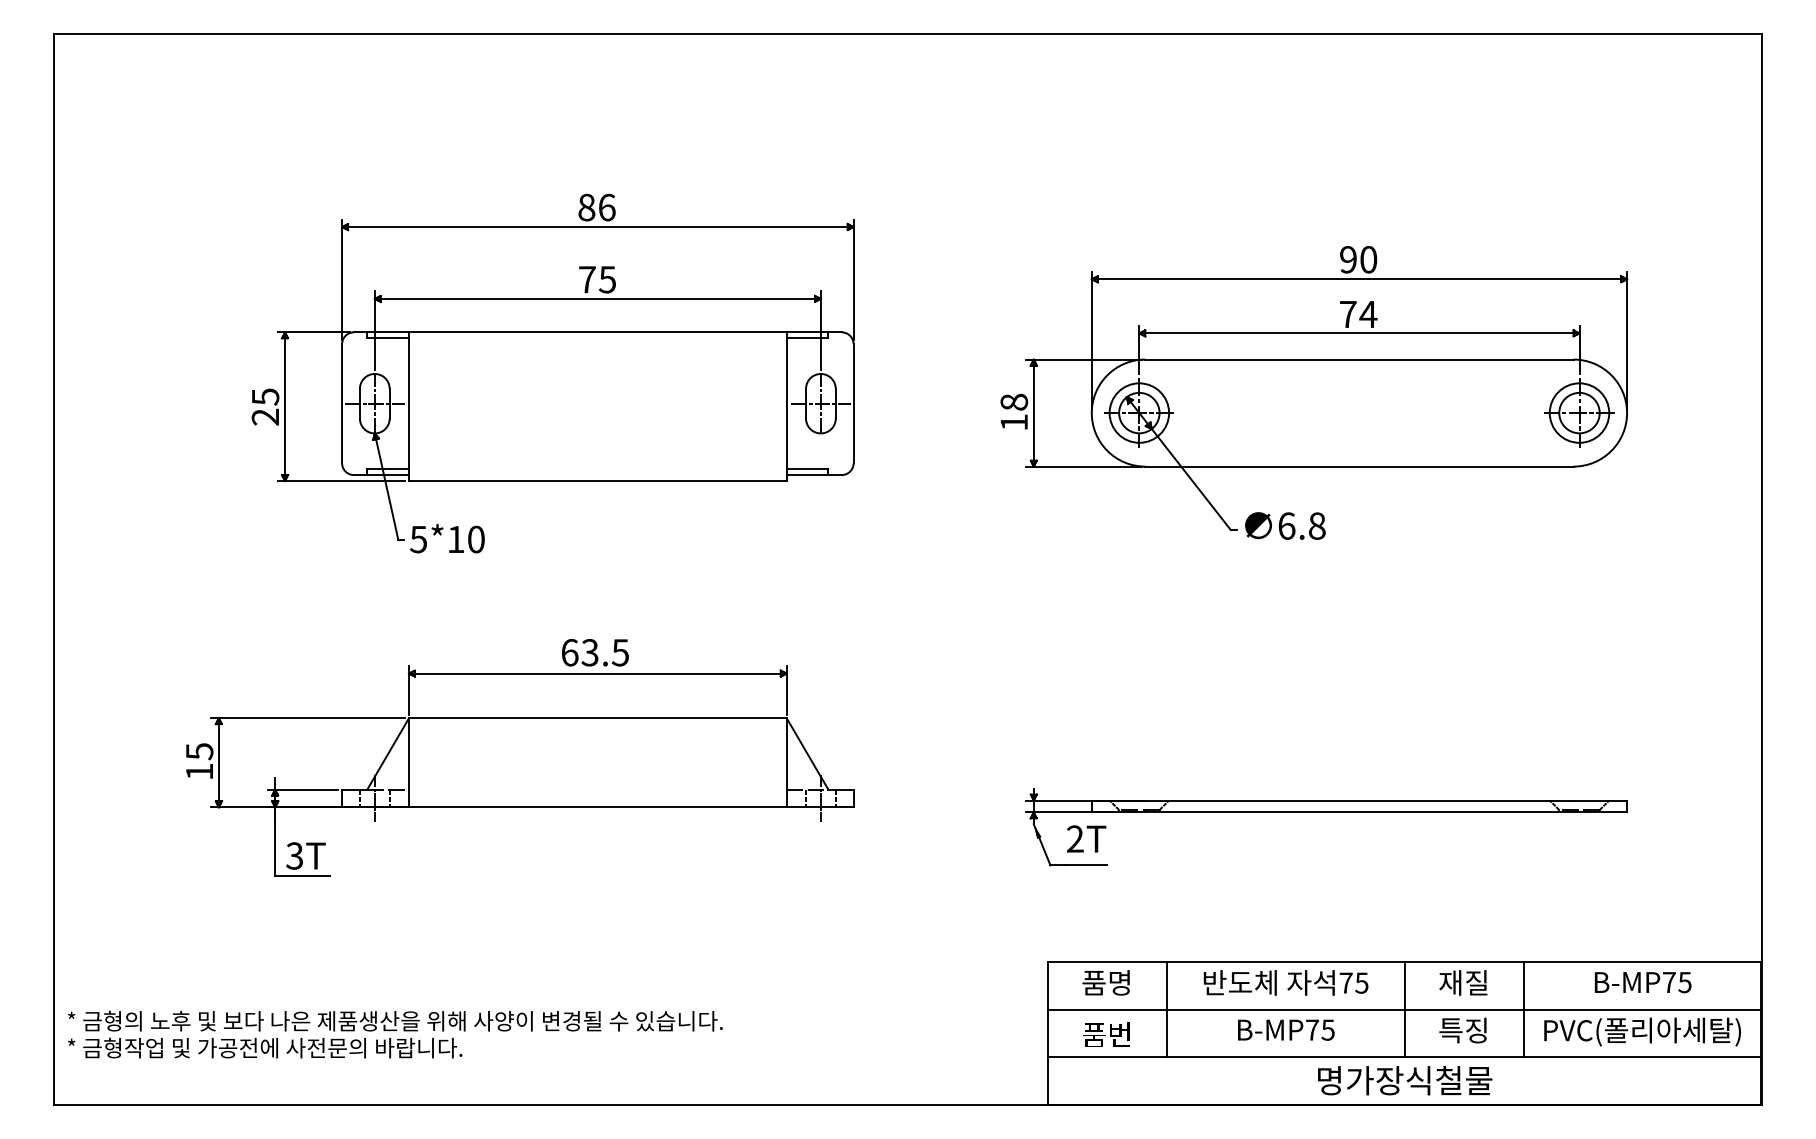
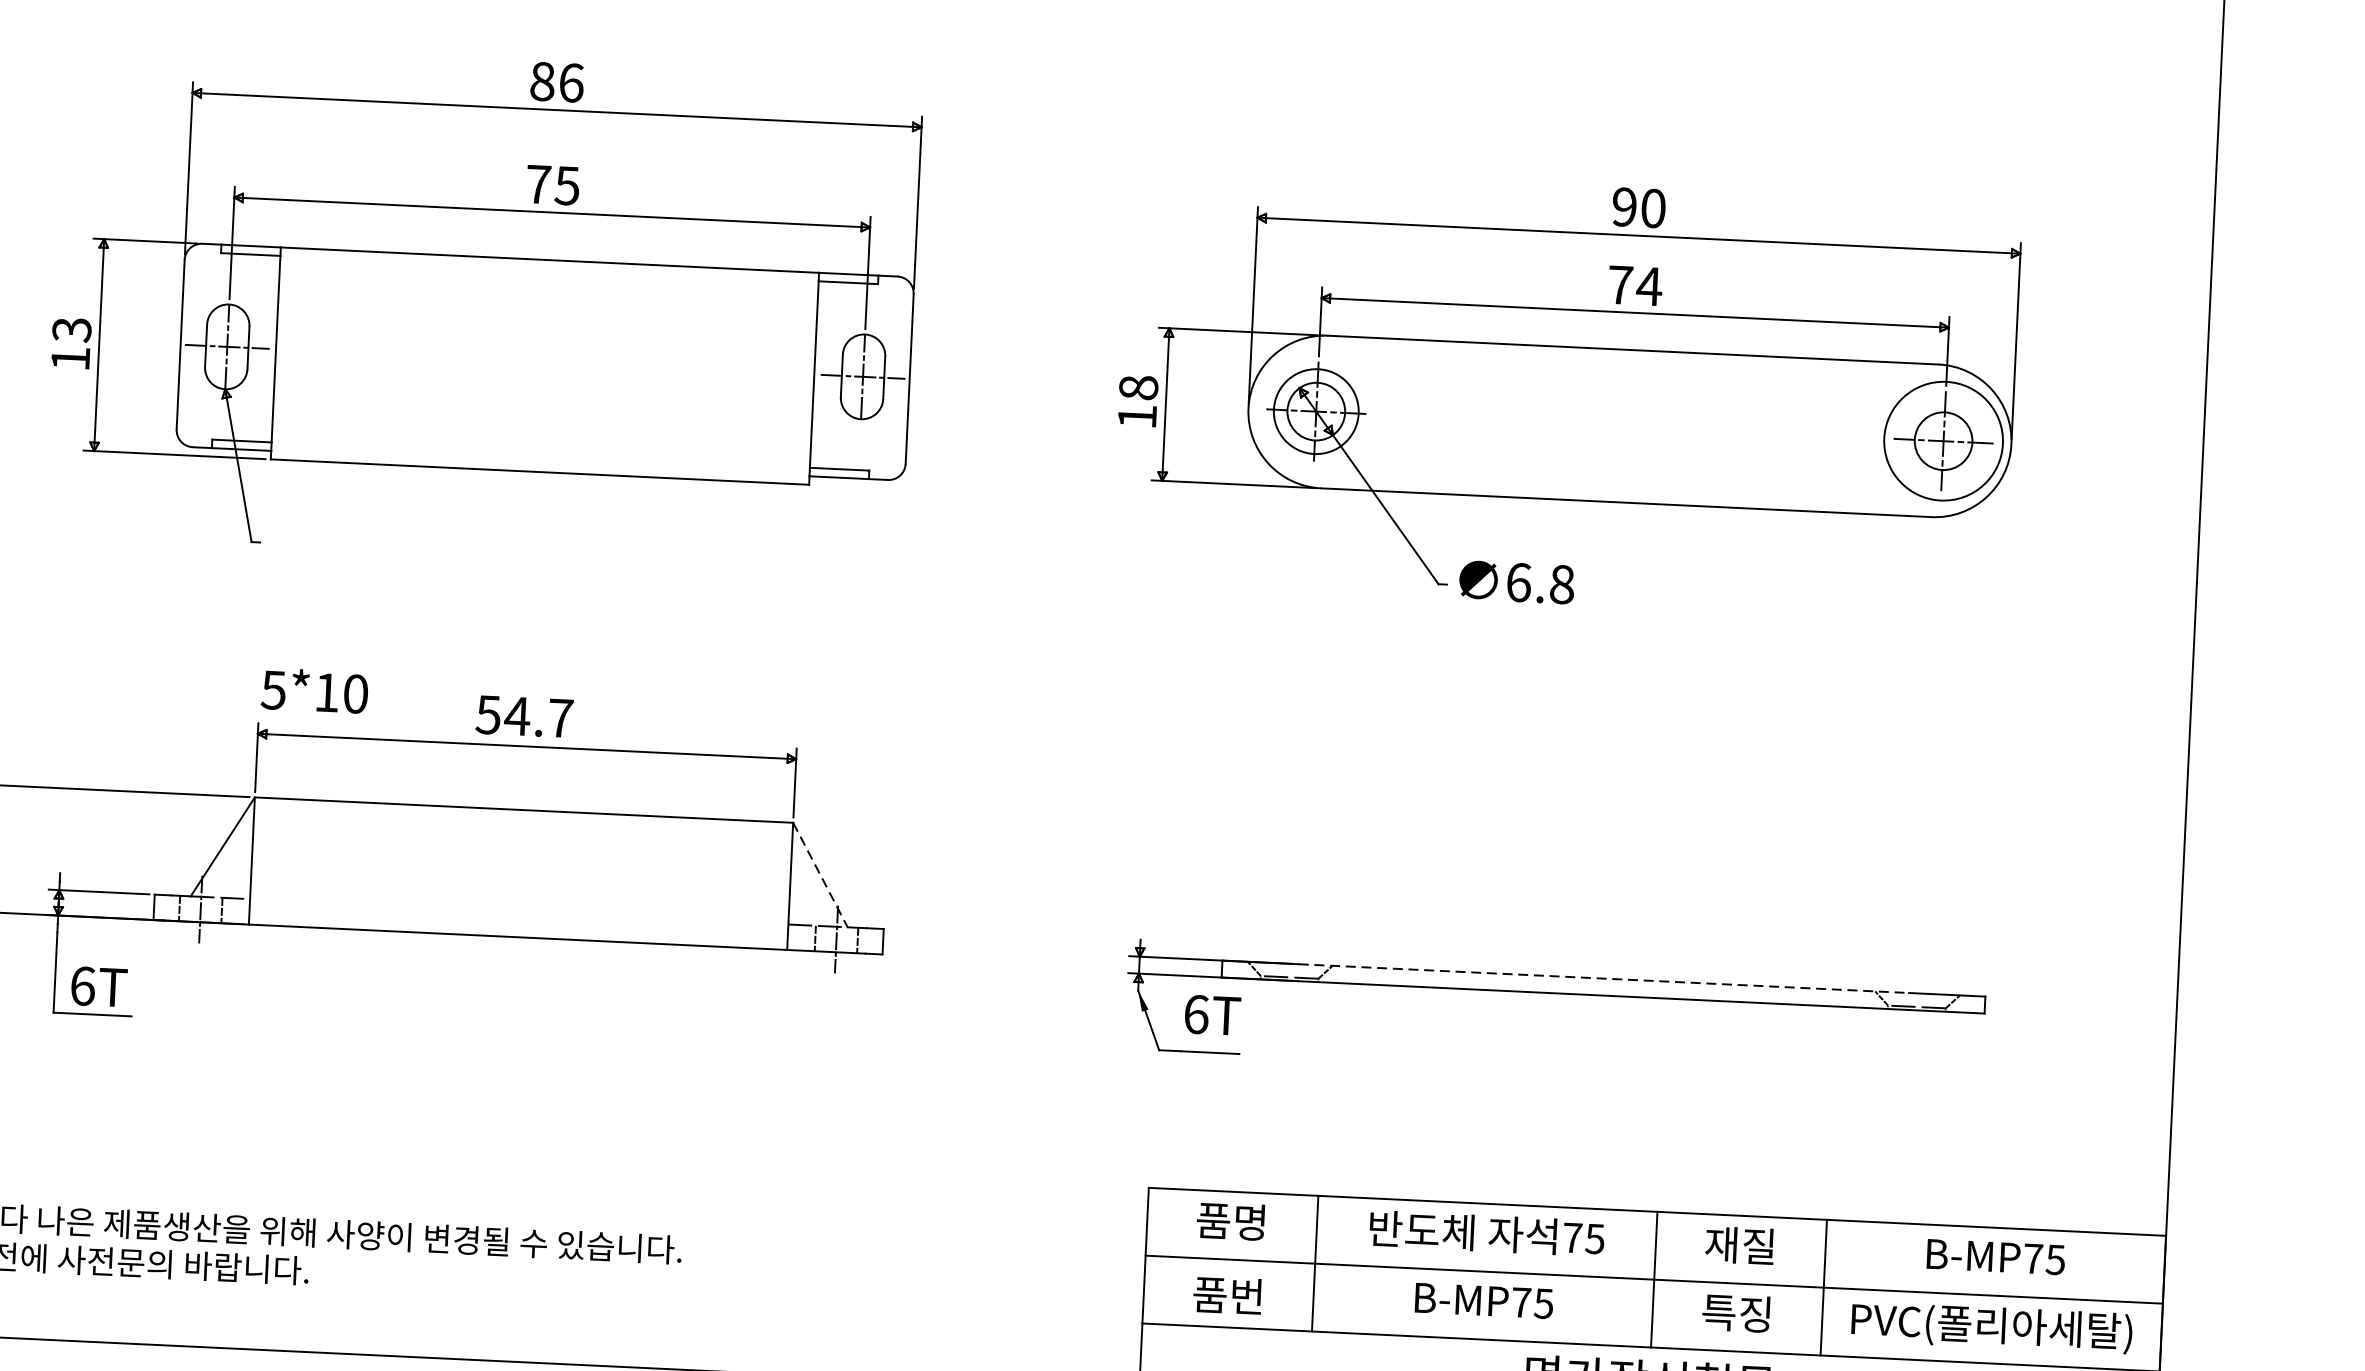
text: (264, 406) -> (69, 343), 25 -> 13
circle: (1579, 412) -> (1943, 440), size x1.4
text: (447, 538) -> (314, 690), moved
text: (595, 652) -> (525, 716), 63.5 -> 54.7
line: (807, 754) -> (820, 875), solid -> dashed
line: (1359, 800) -> (1604, 978), solid -> dashed
text: (1075, 838) -> (1196, 1013), 2T -> 6T
text: (294, 855) -> (82, 985), 3T -> 6T

